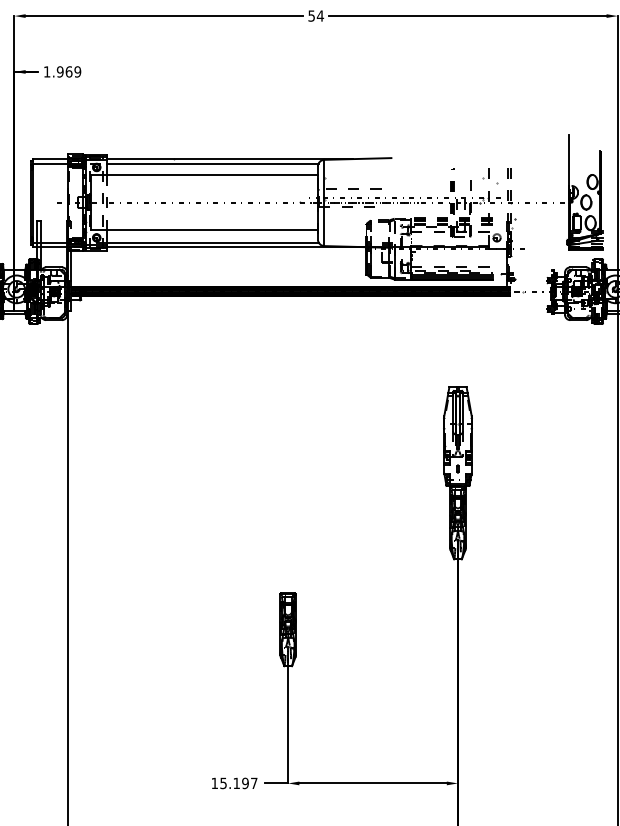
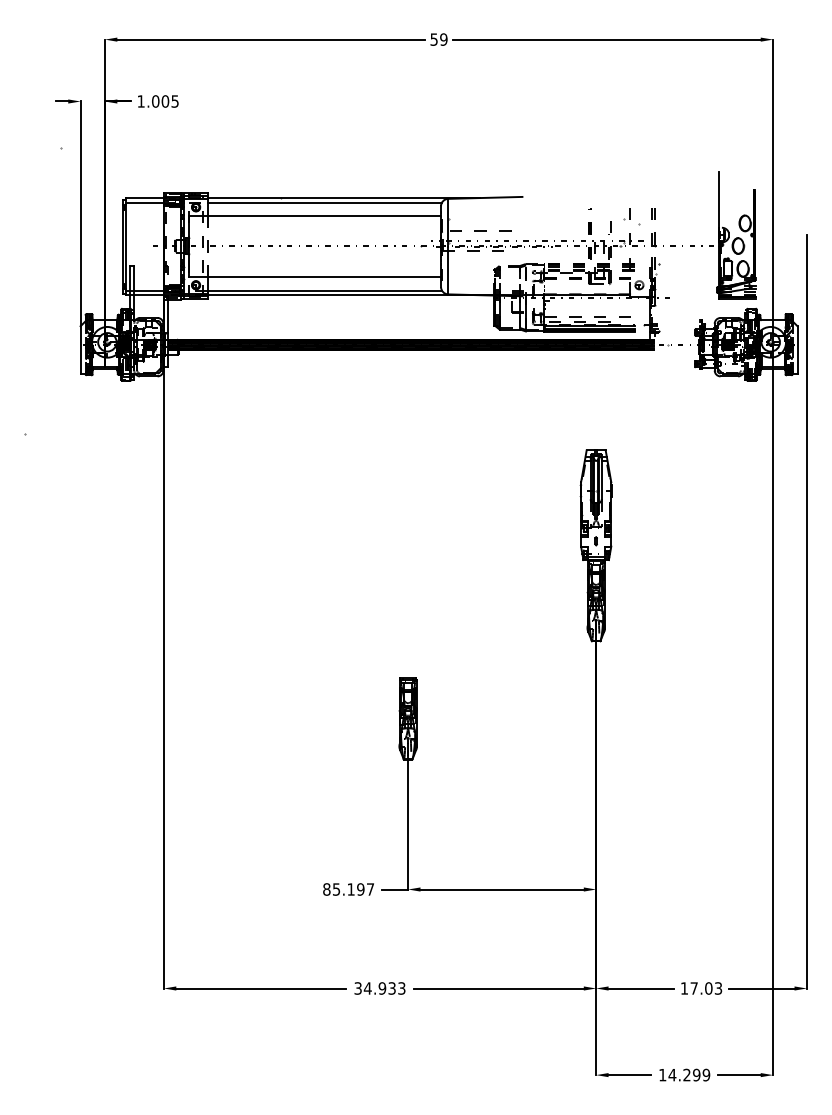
text: (320, 15) -> (443, 39), 54 -> 59
text: (68, 71) -> (164, 101), 1.969 -> 1.005
text: (214, 783) -> (326, 889), 15.197 -> 85.197

